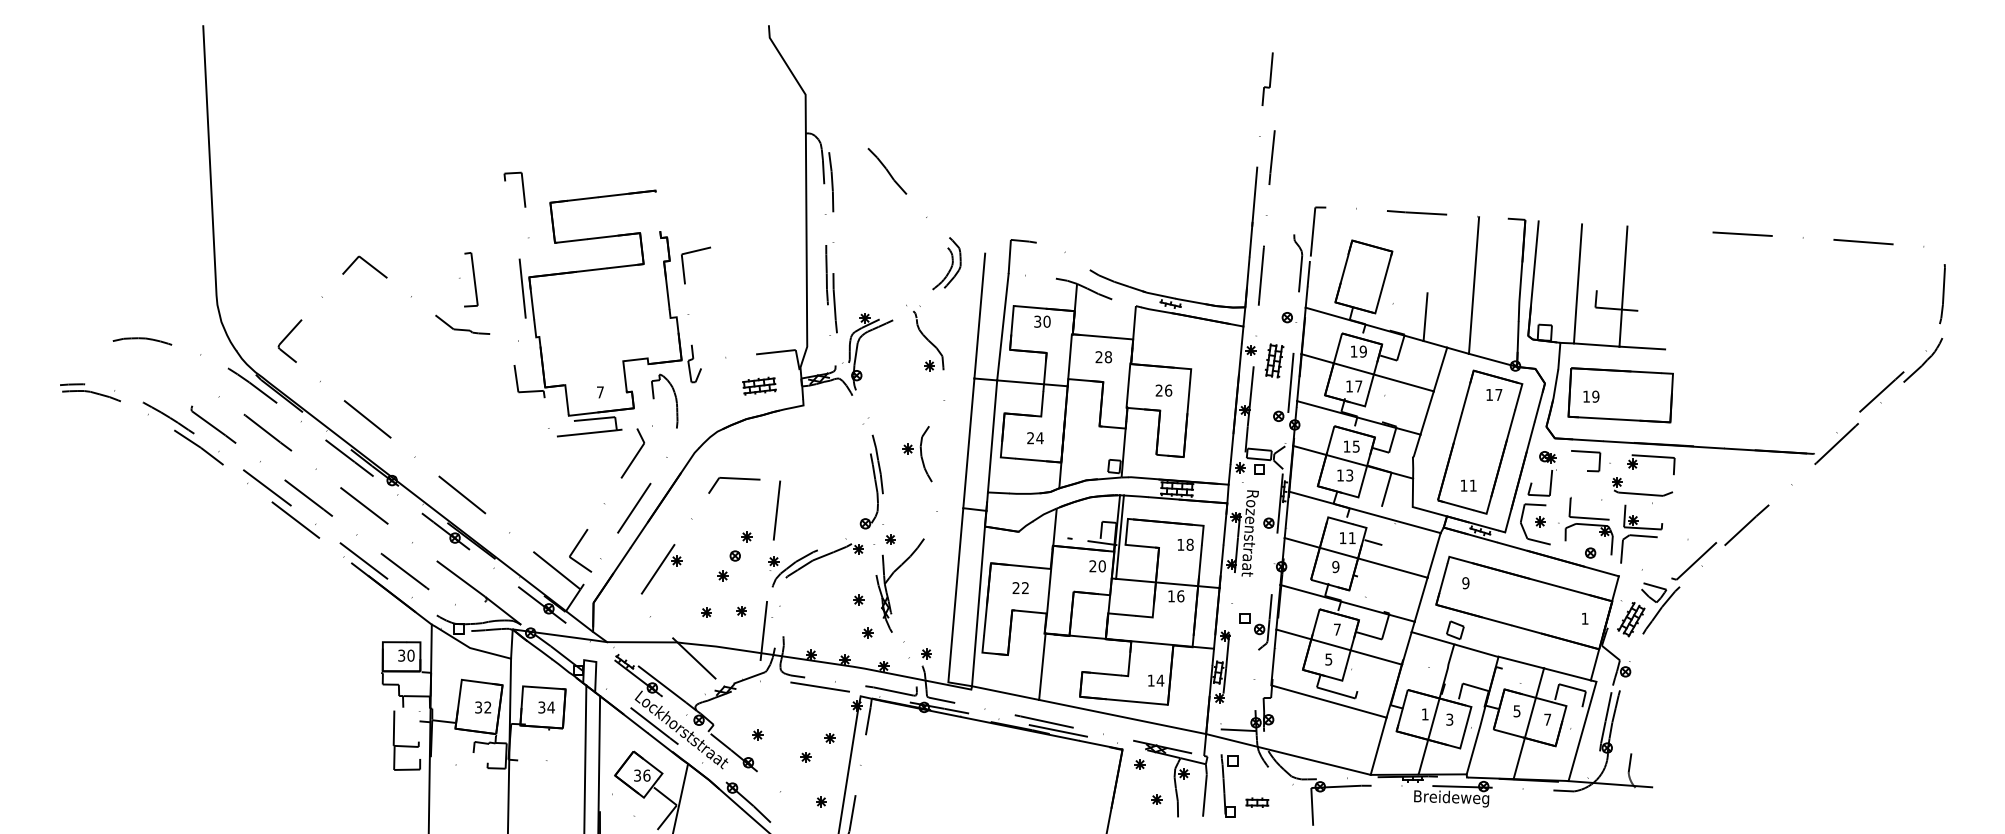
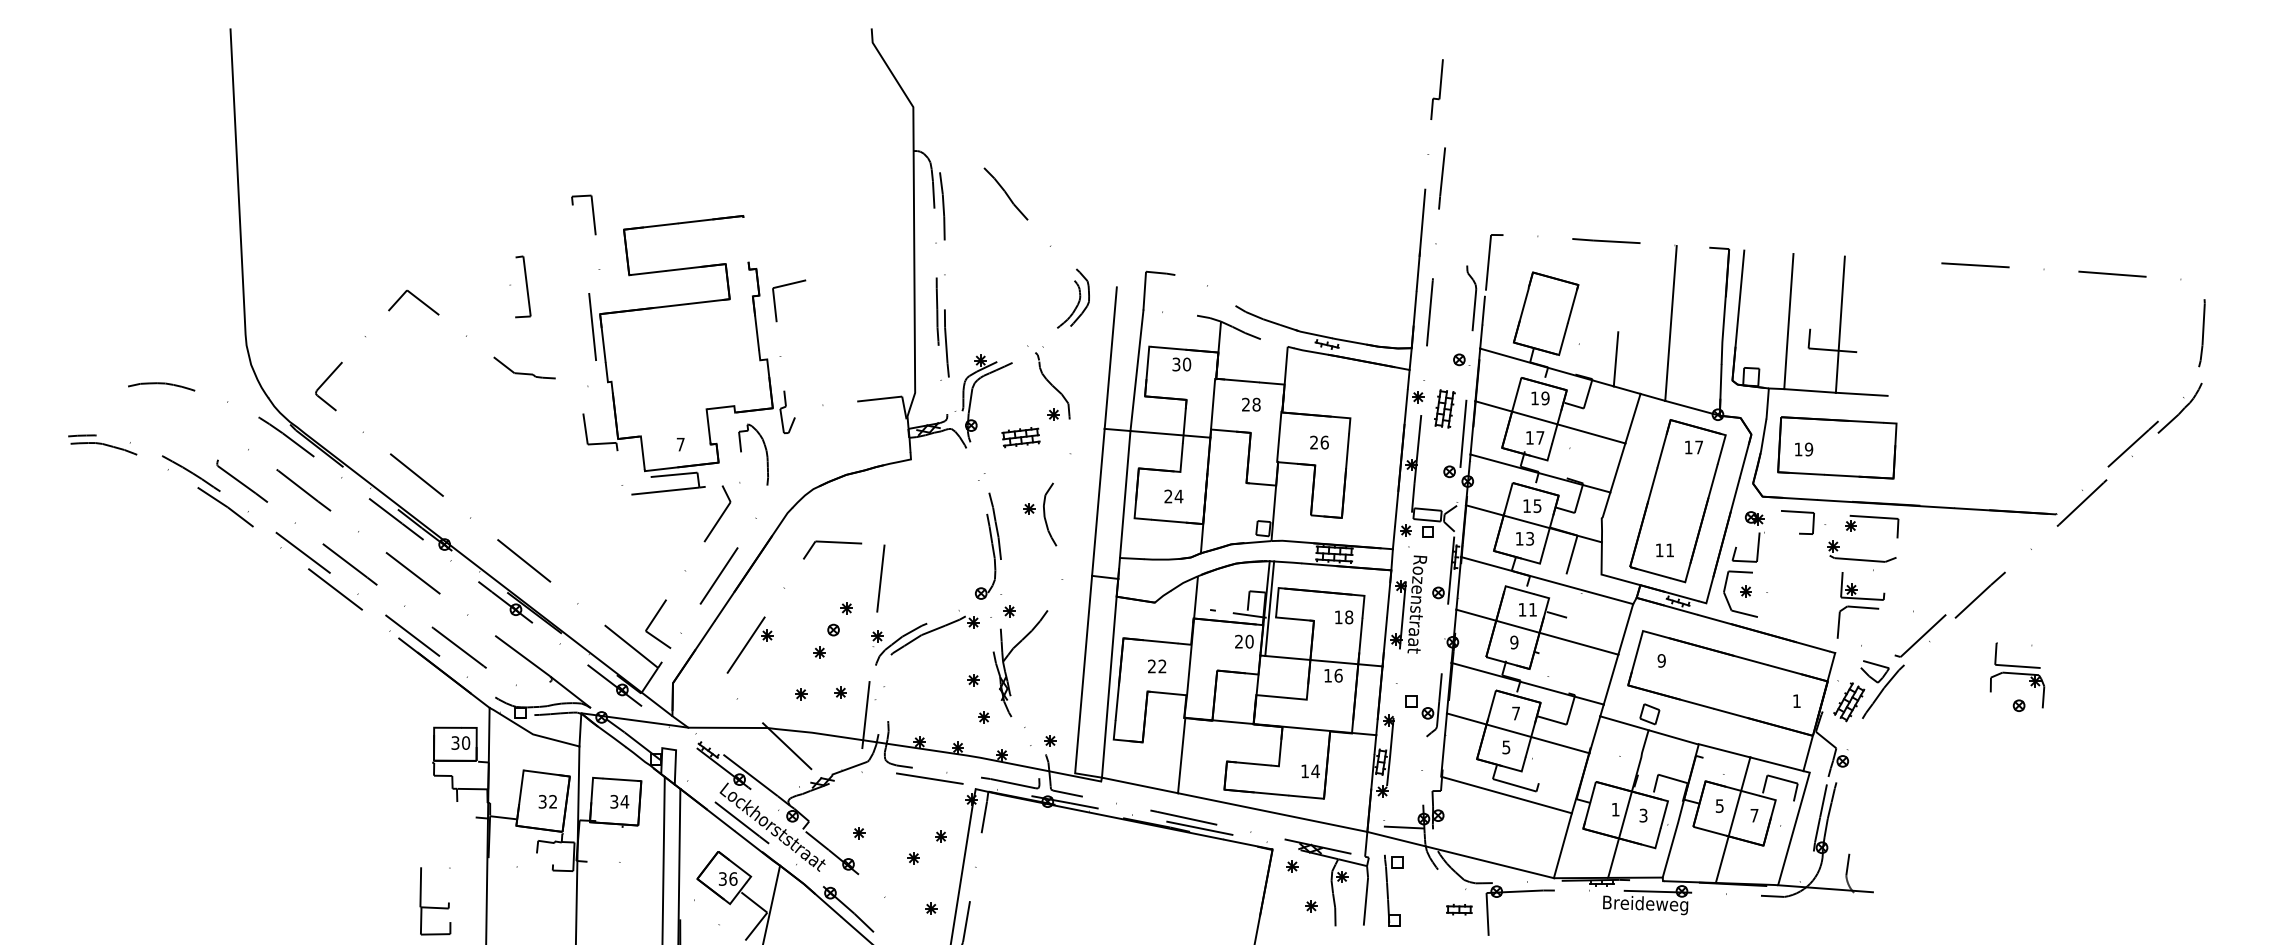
part: (468, 279) -> (520, 286), moved
part: (759, 386) -> (1020, 437), moved
part: (1589, 527) -> (2017, 676), moved
part: (407, 740) -> (435, 901), moved
part: (1257, 802) -> (1459, 909), moved

